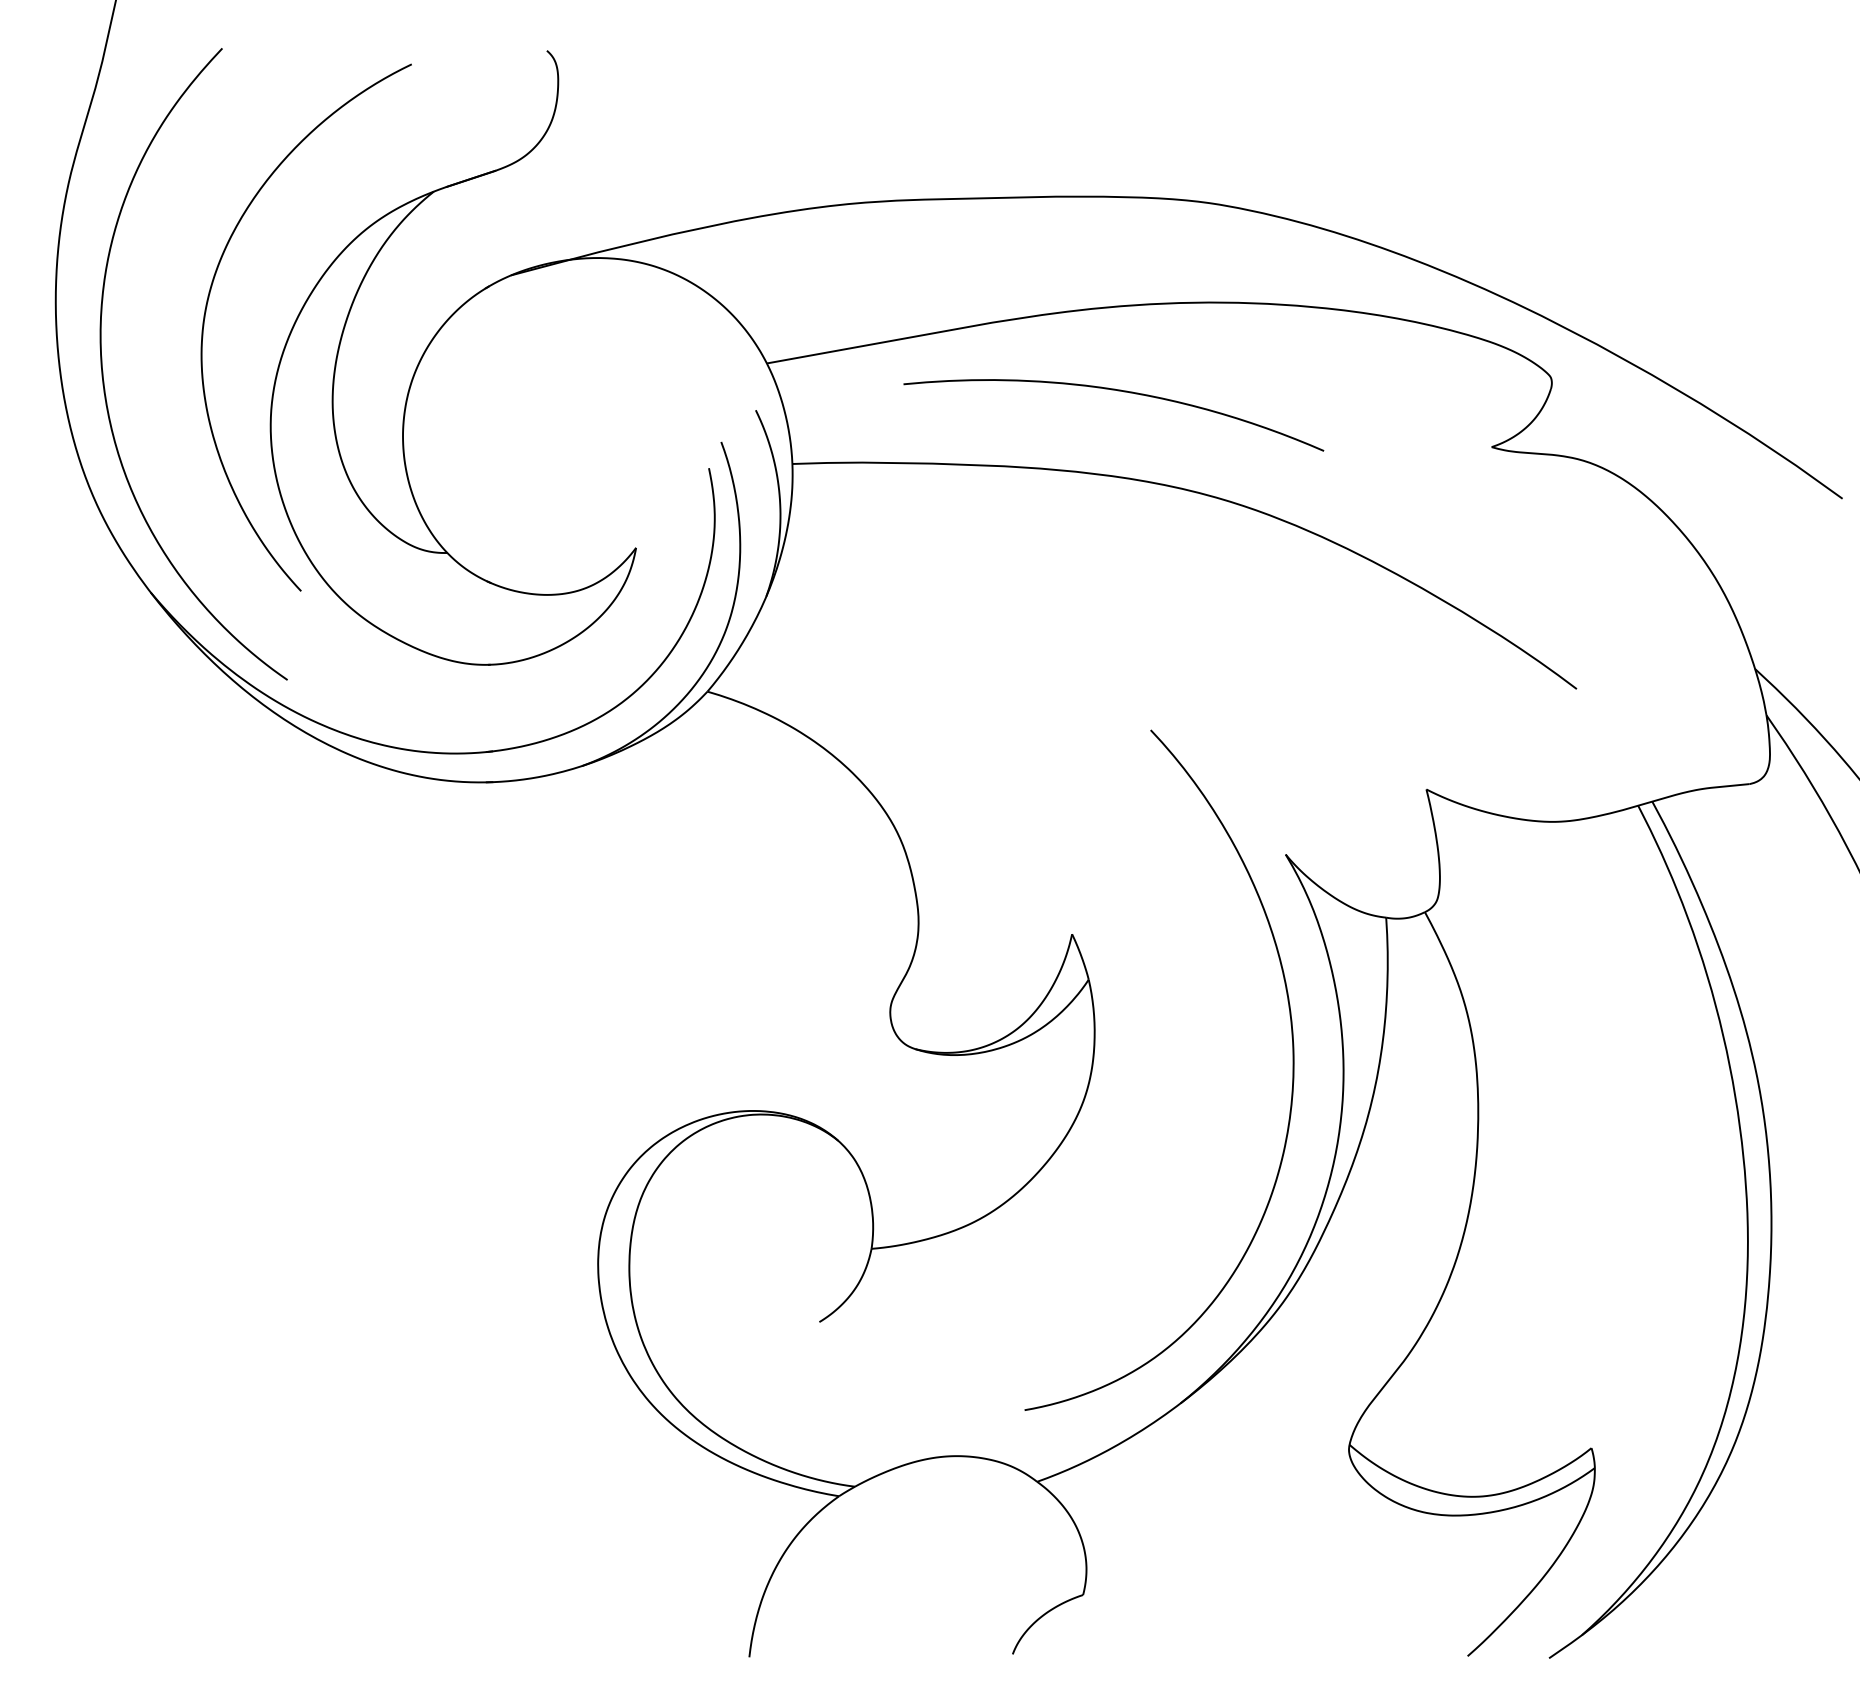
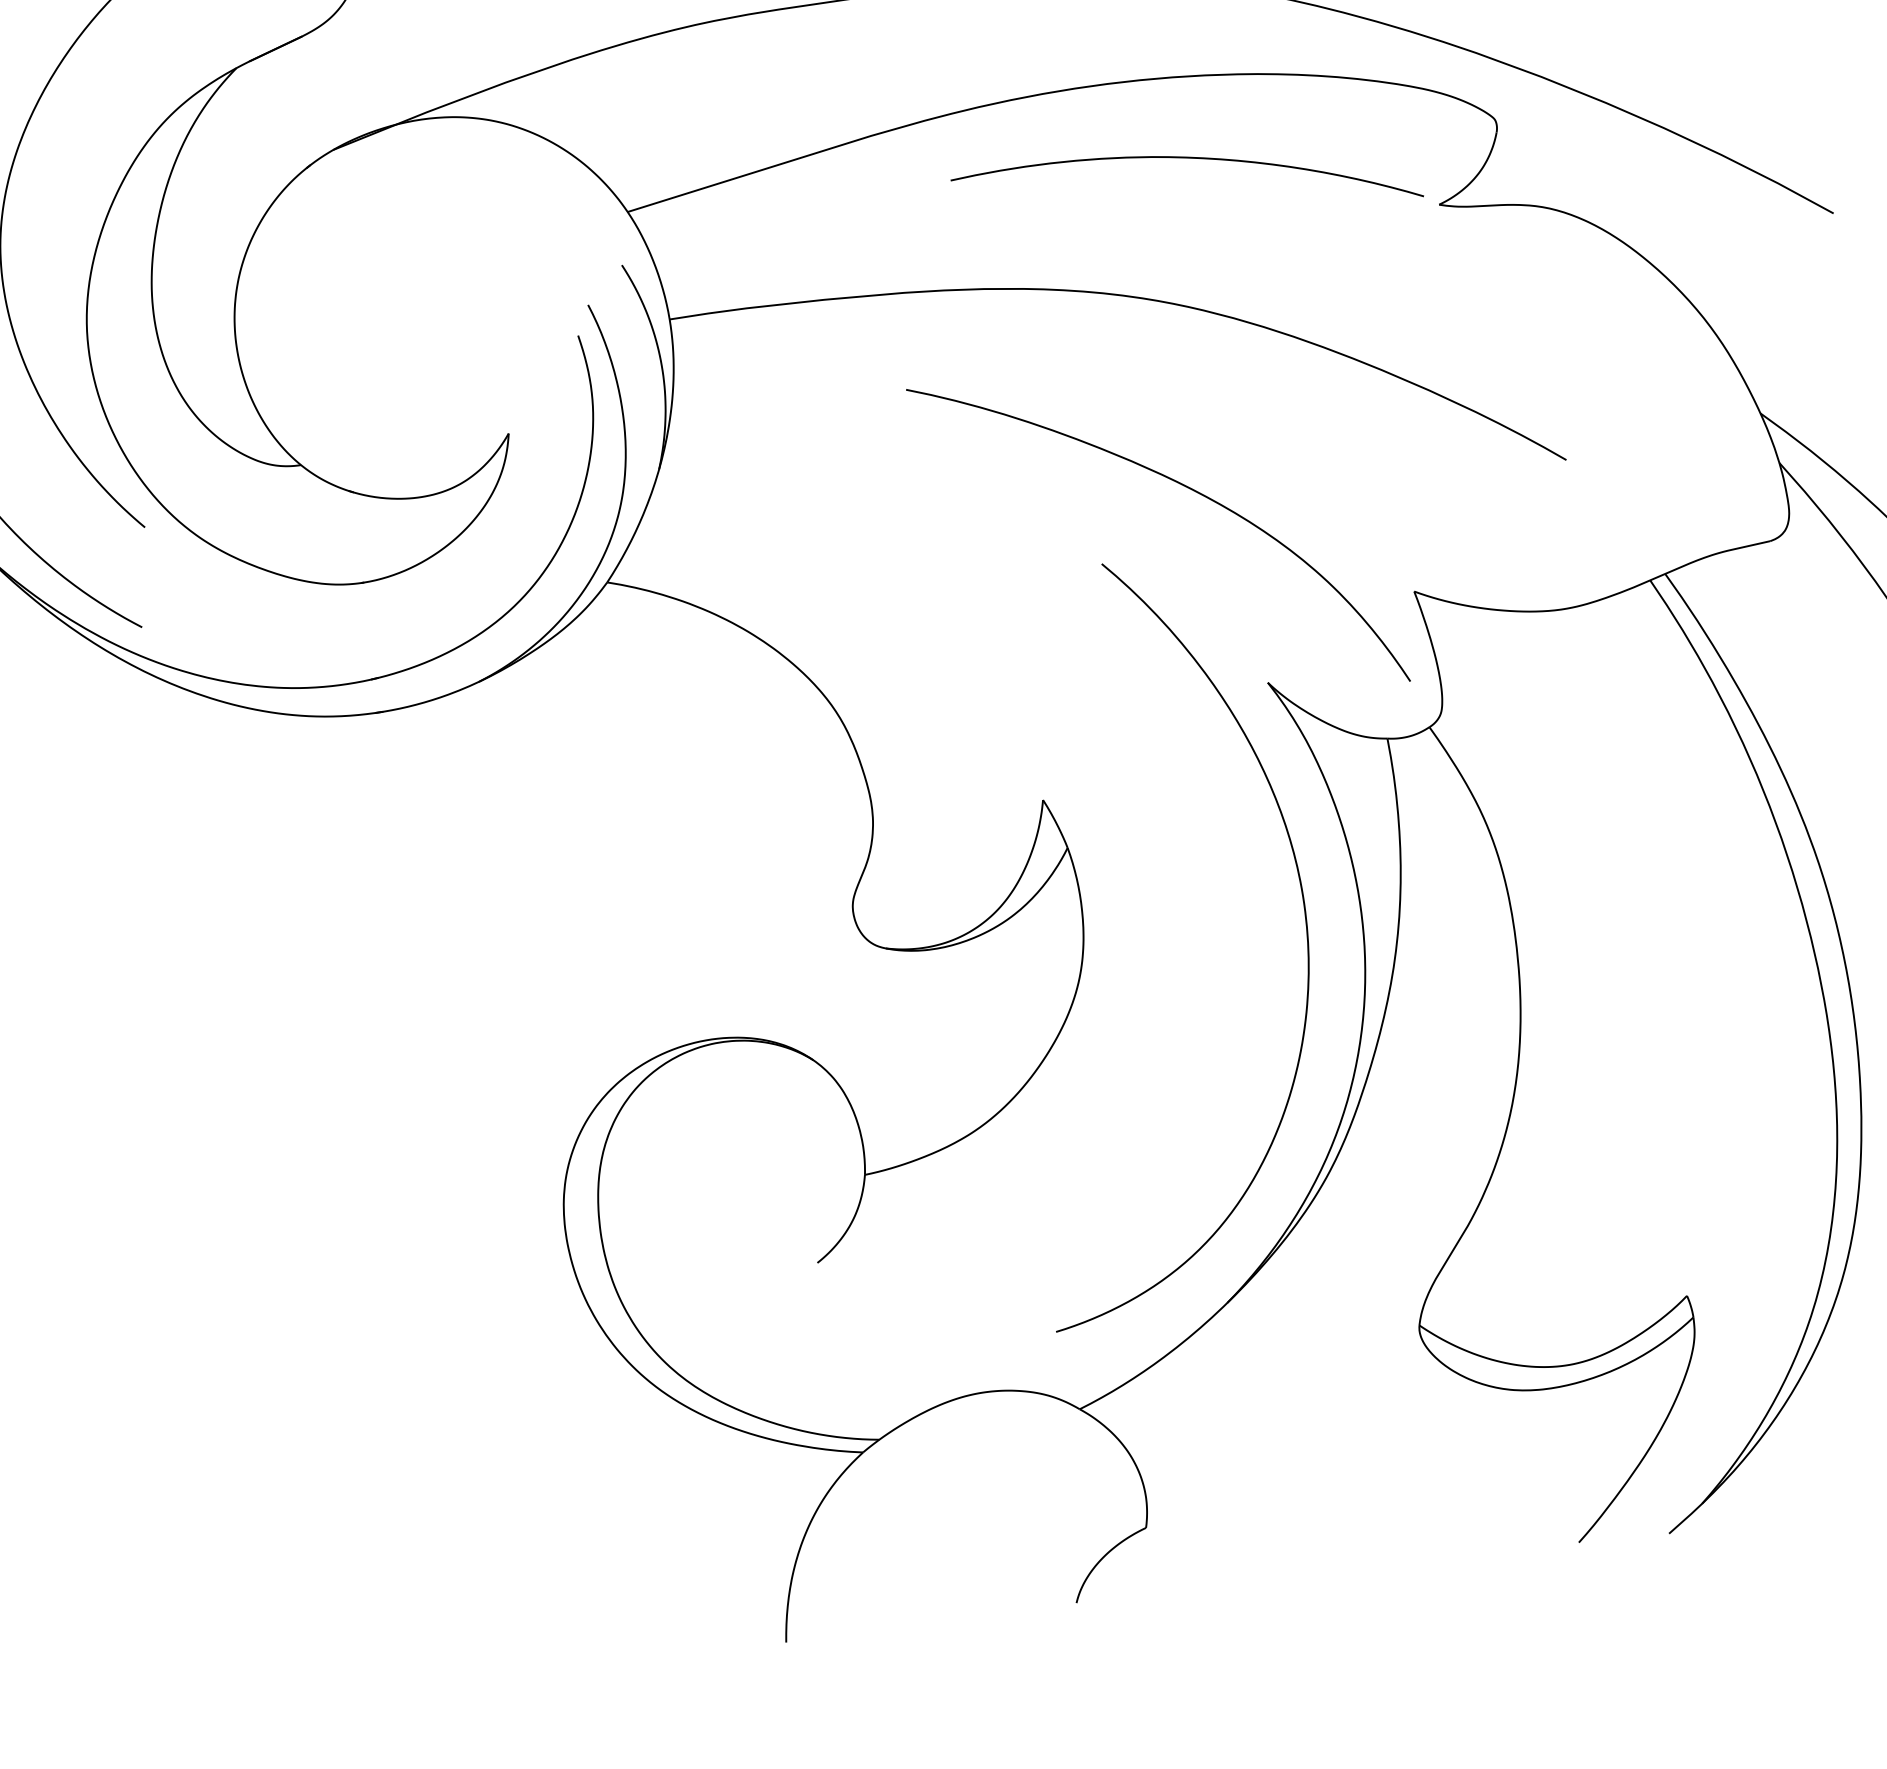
curve: (1117, 391) -> (1187, 159), moved
curve: (1232, 670) -> (1183, 486), added

